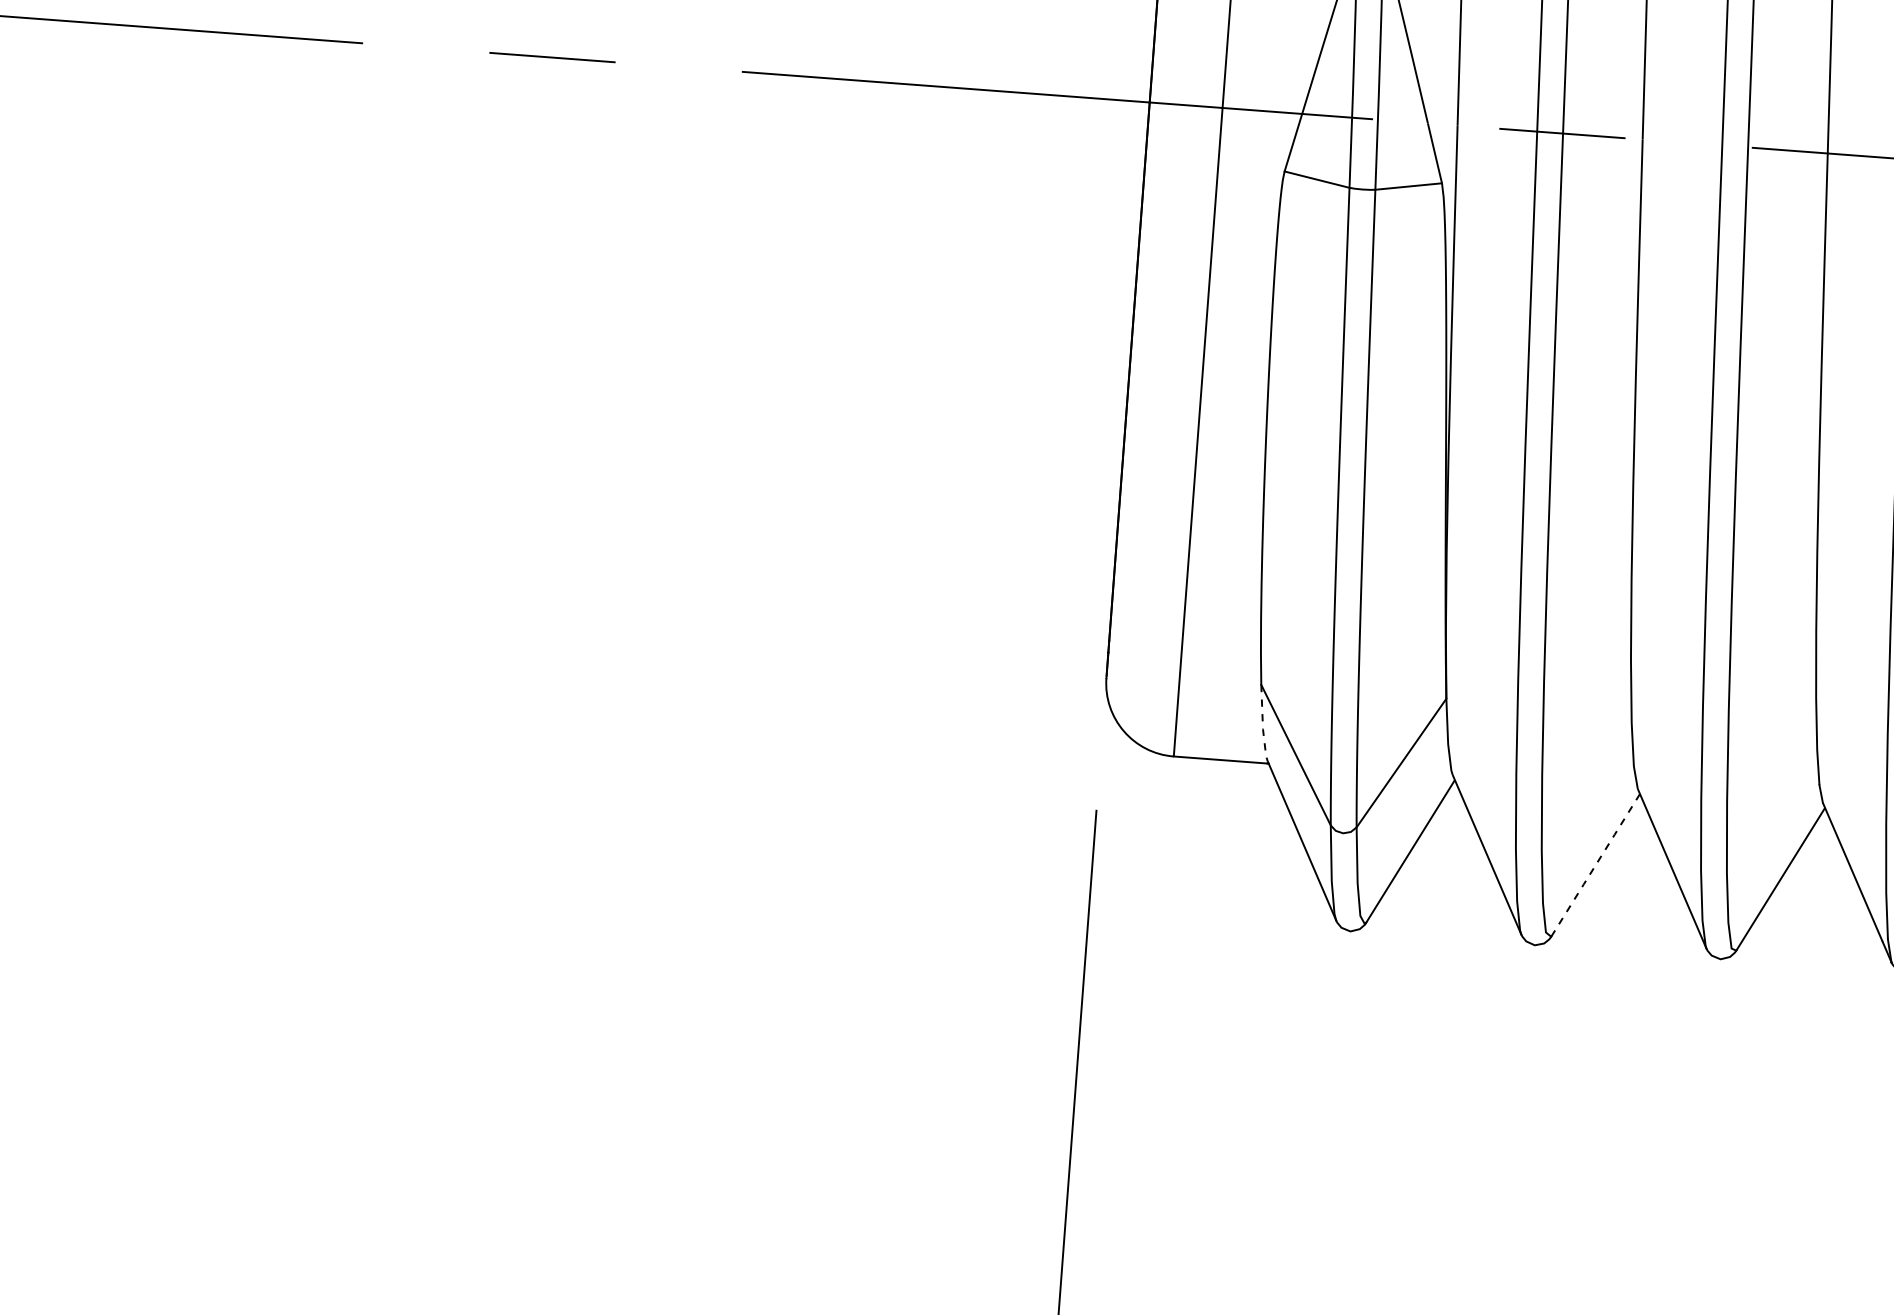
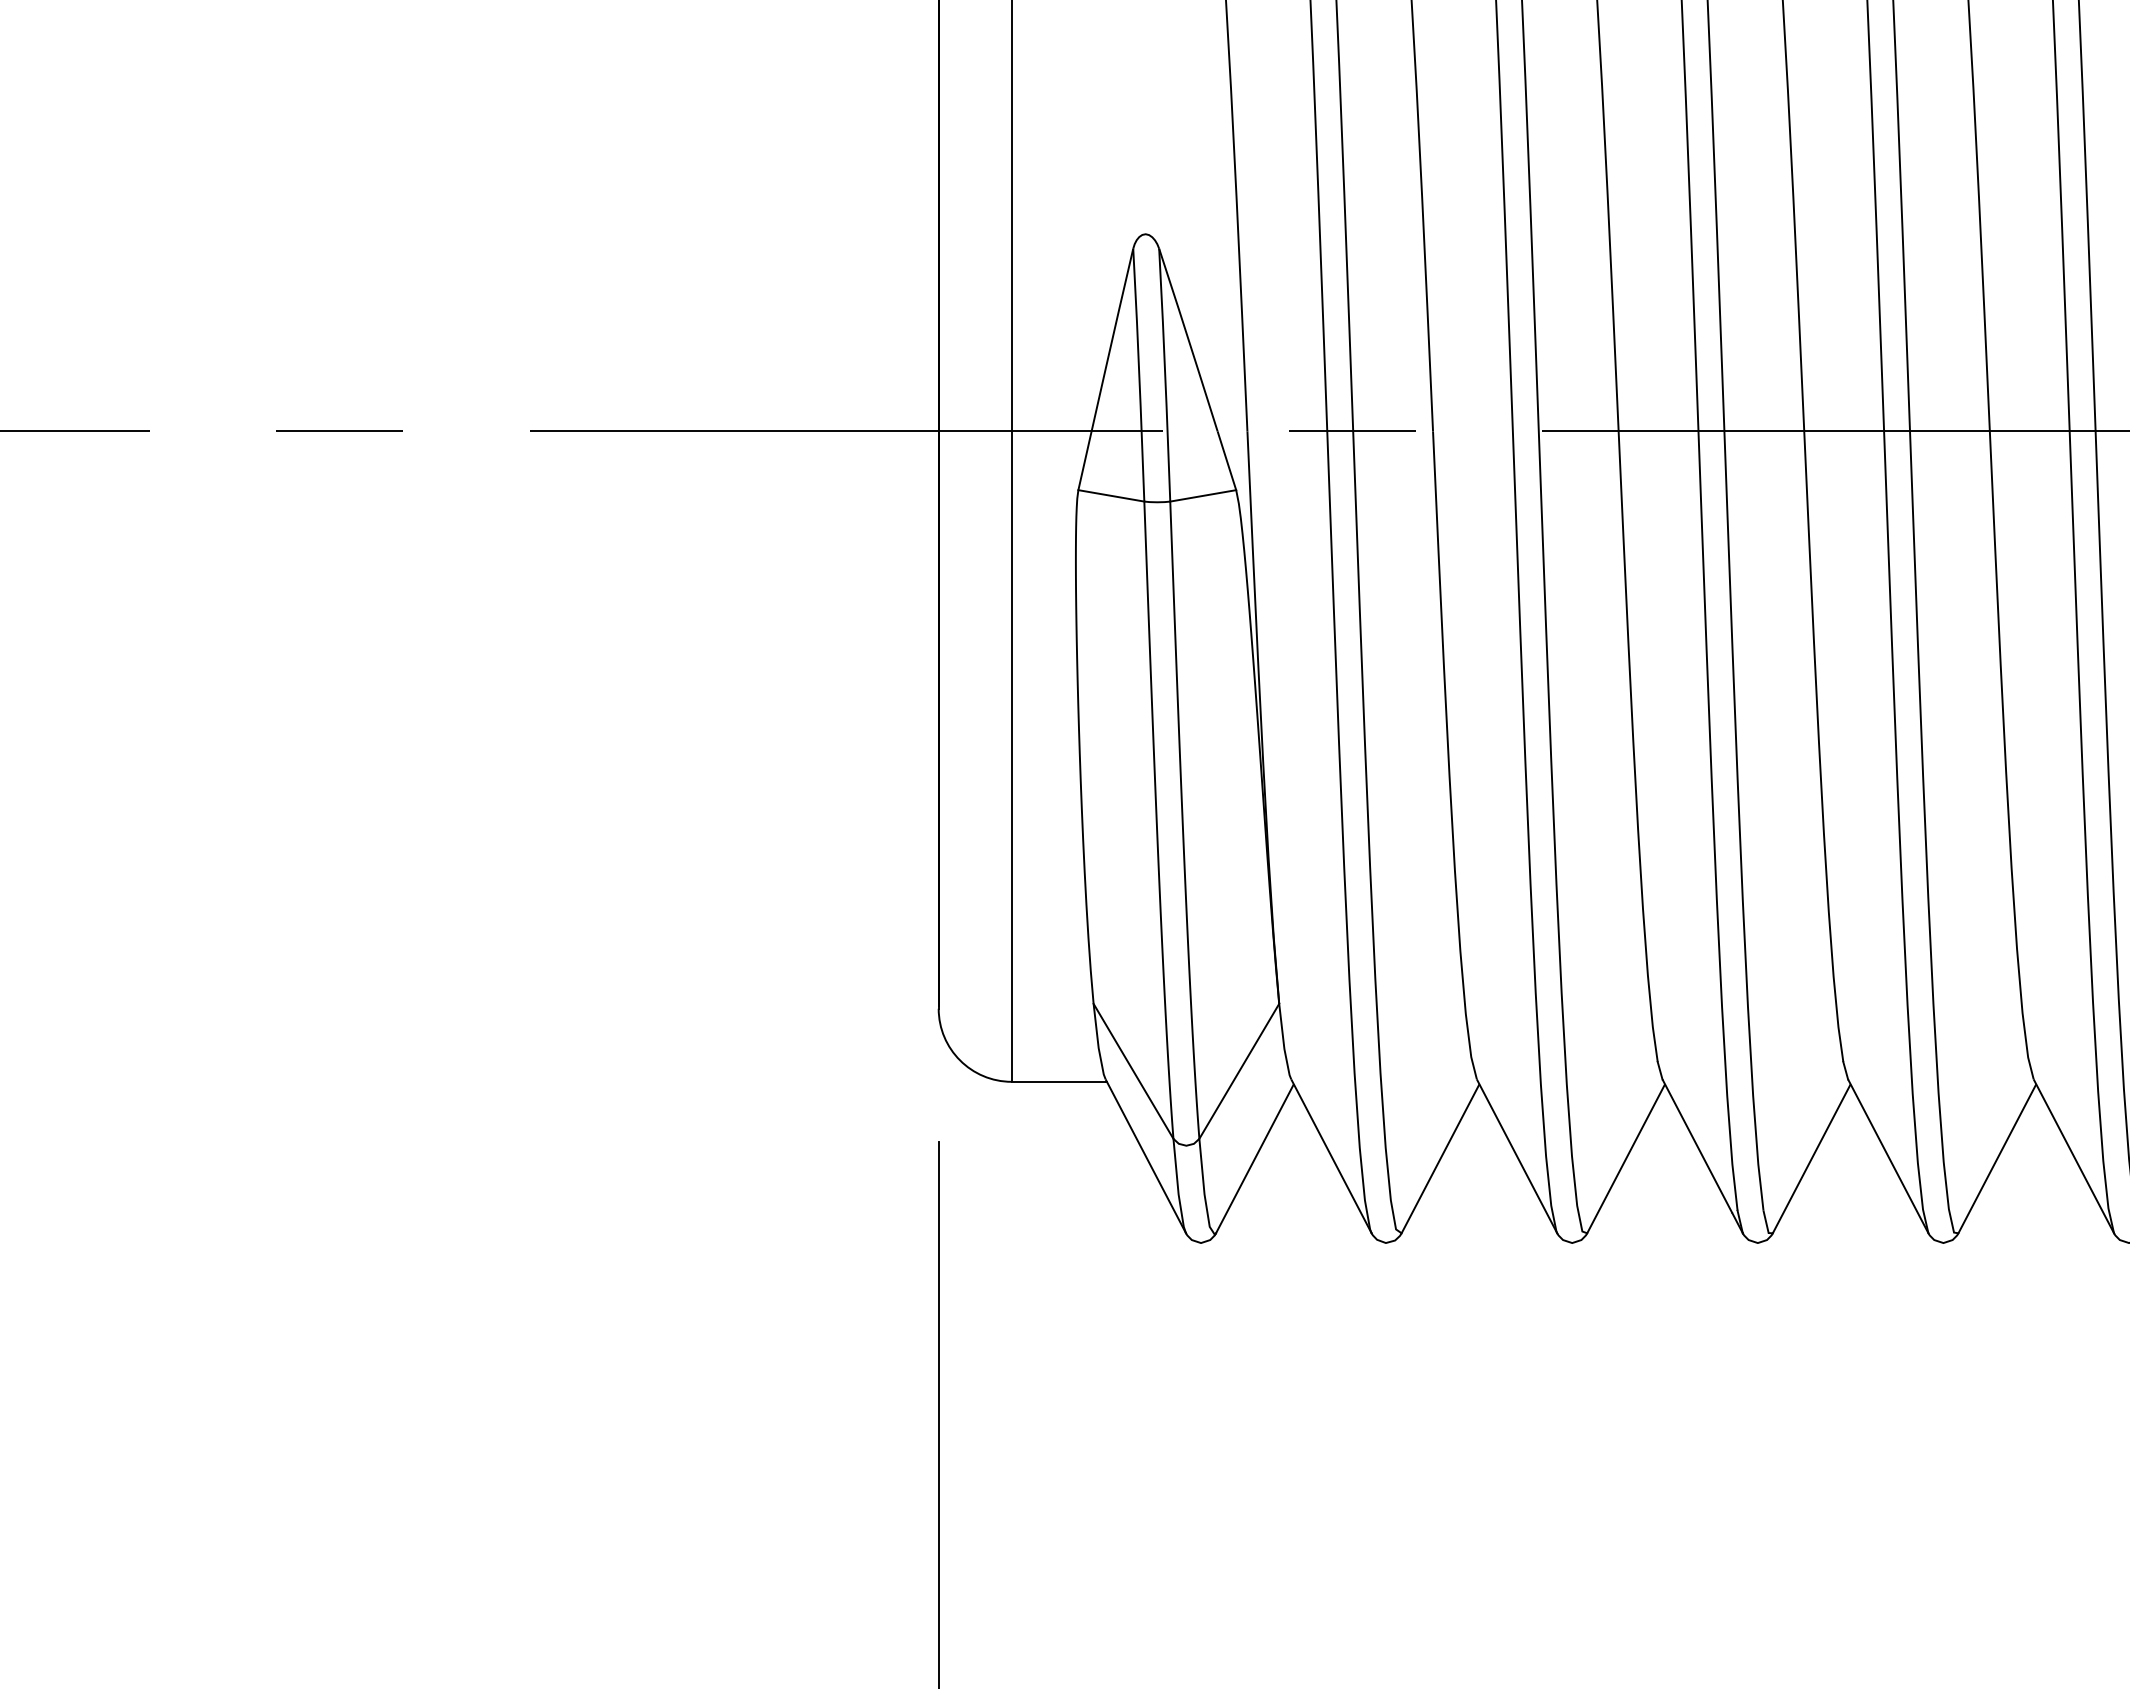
line: (1263, 724) -> (1098, 1043), dashed -> solid
line: (1595, 865) -> (1440, 1158), dashed -> solid

